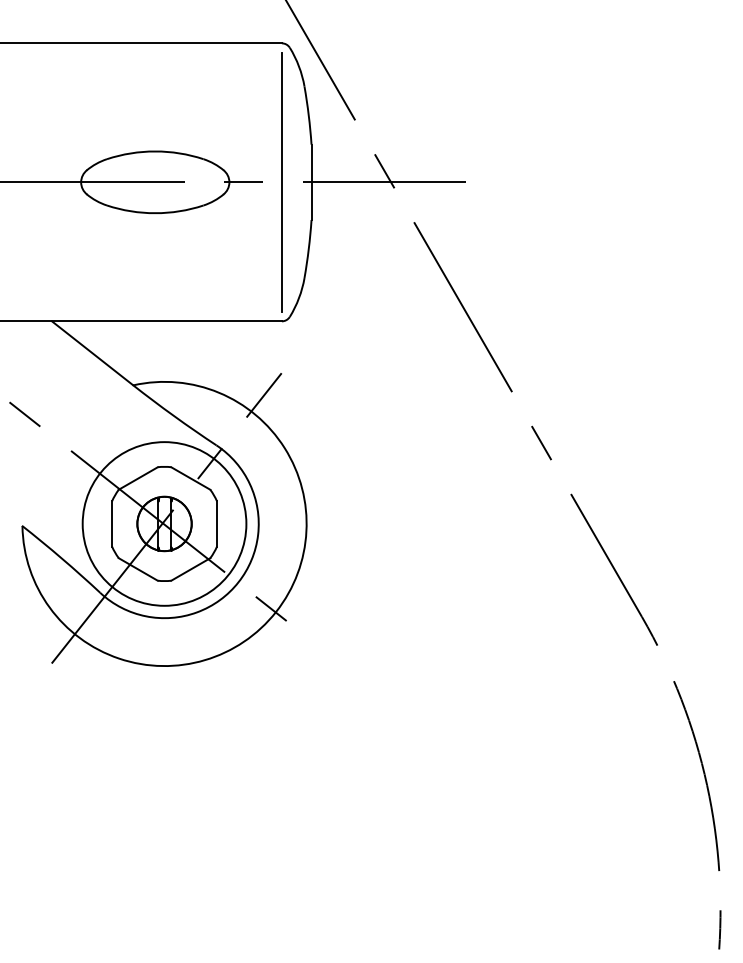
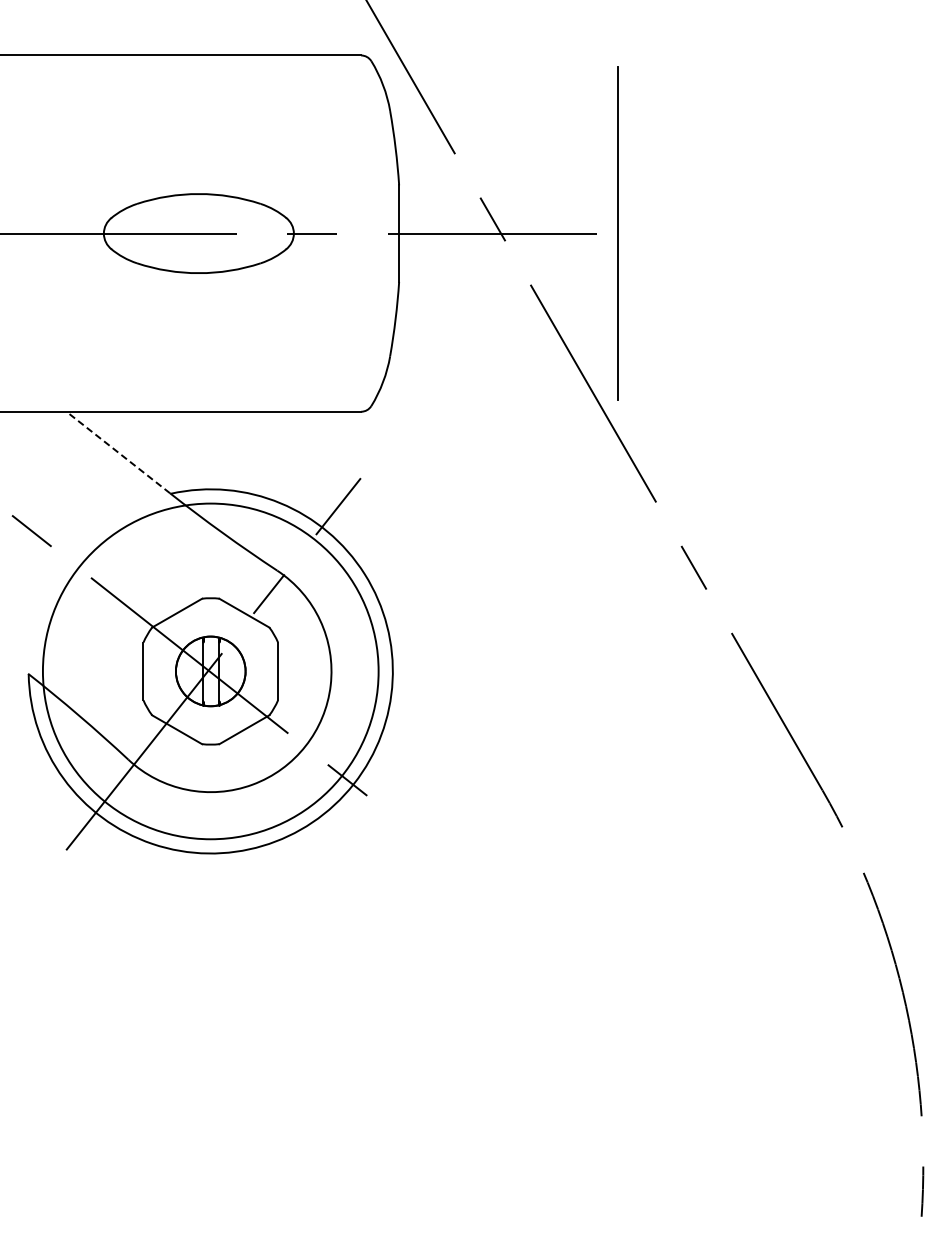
line: (281, 182) -> (617, 233), moved
line: (92, 353) -> (118, 452), solid -> dashed
circle: (164, 524) -> (210, 671), size x1.6

